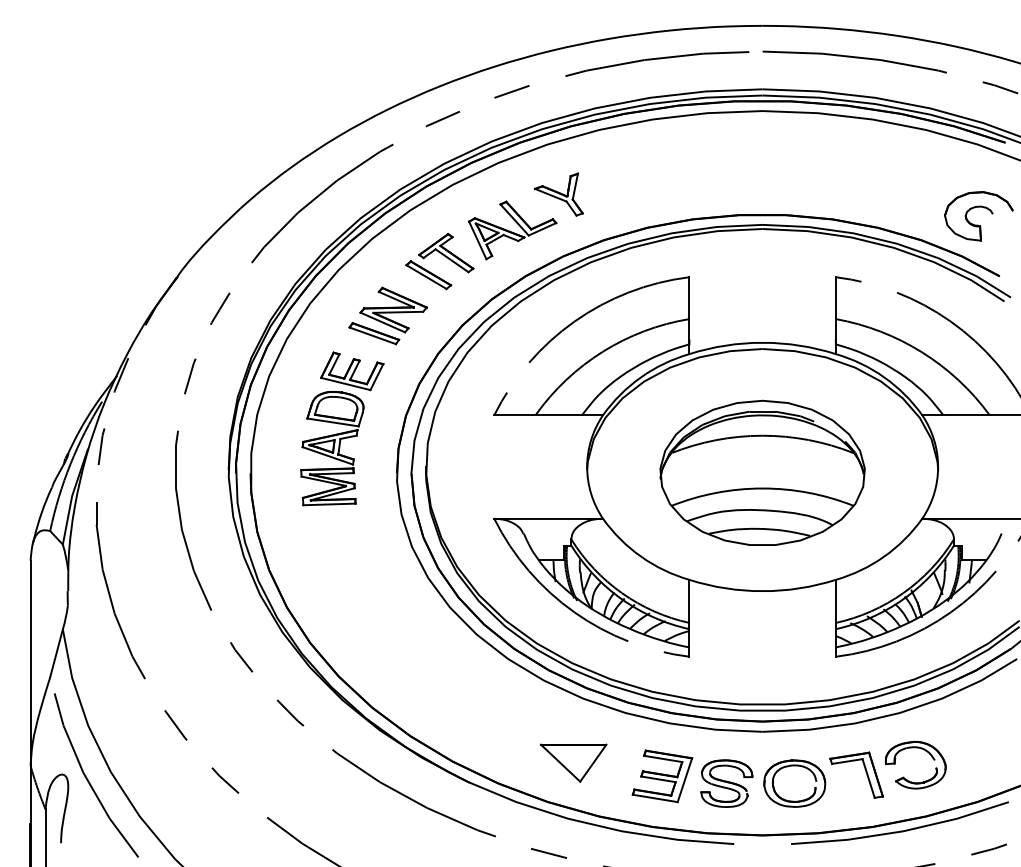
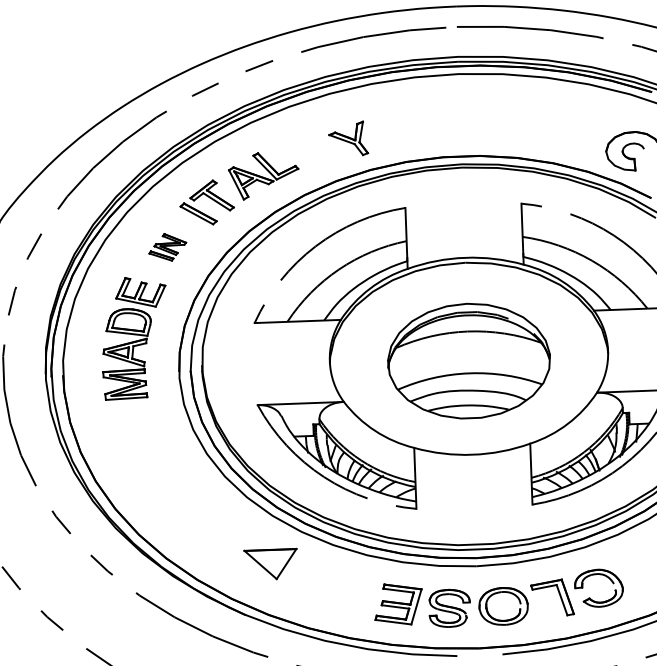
part: (558, 194) -> (348, 138), moved
part: (388, 315) -> (167, 247), size x0.6
part: (573, 762) -> (270, 564), moved

